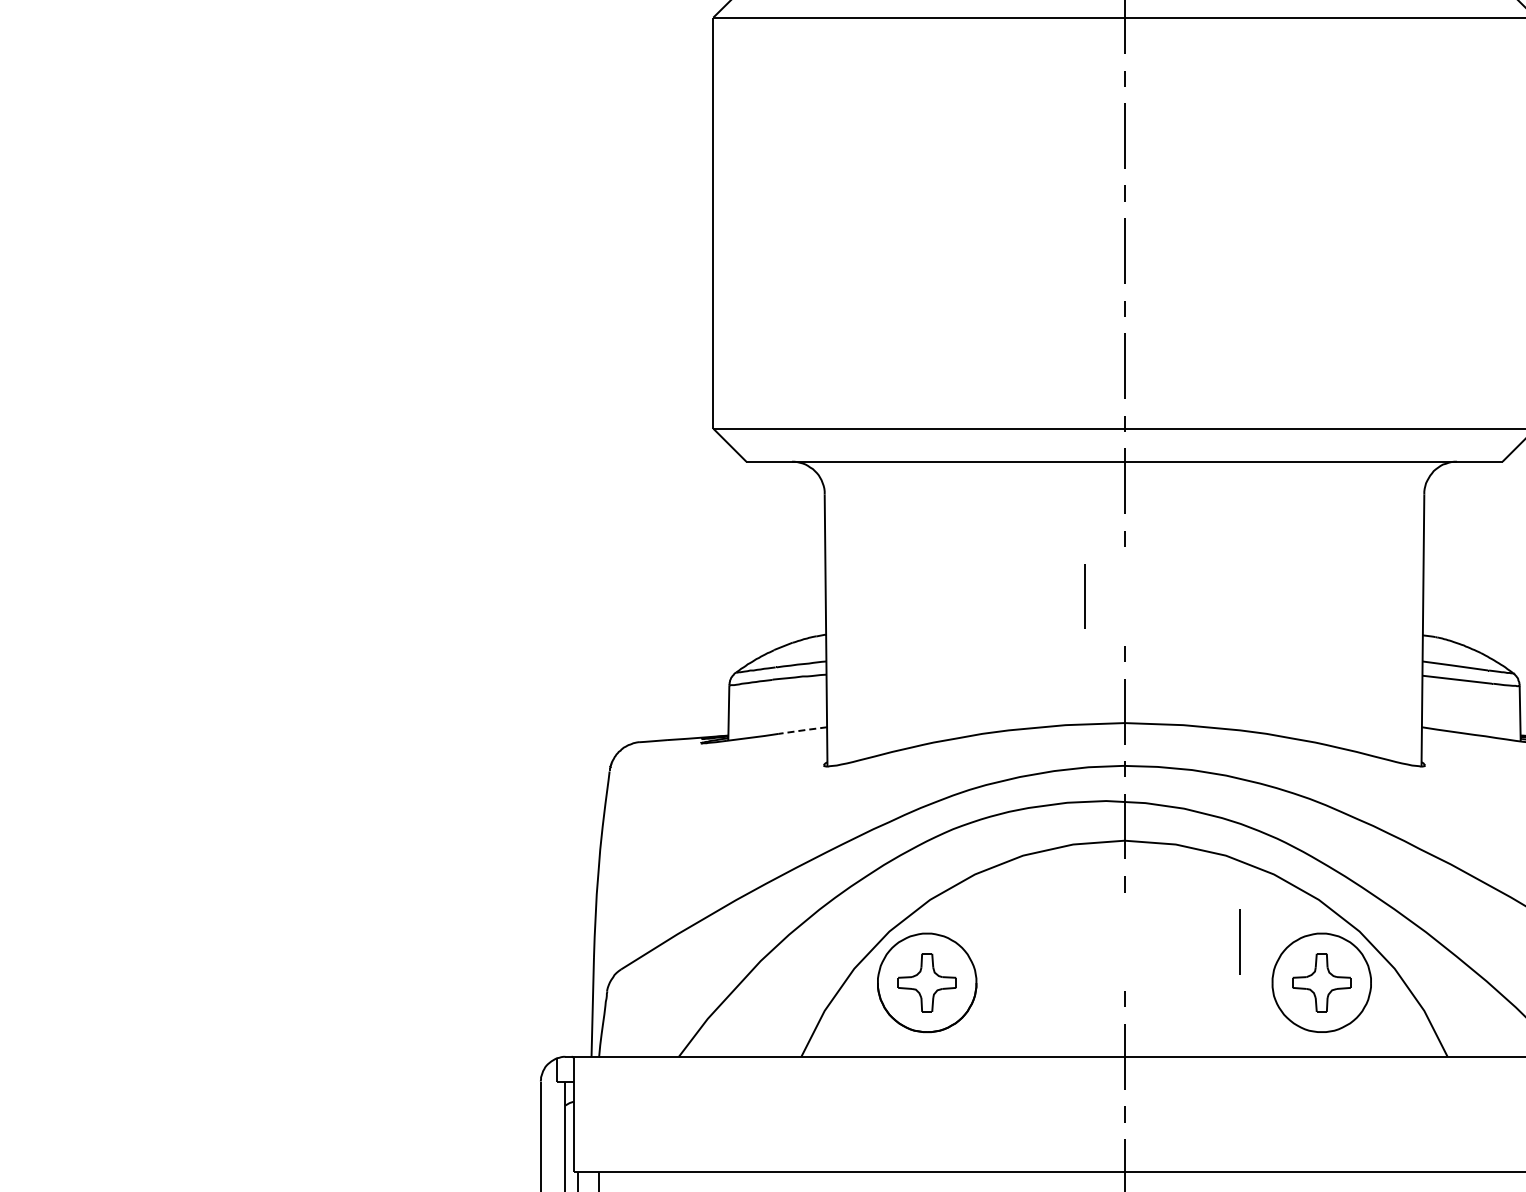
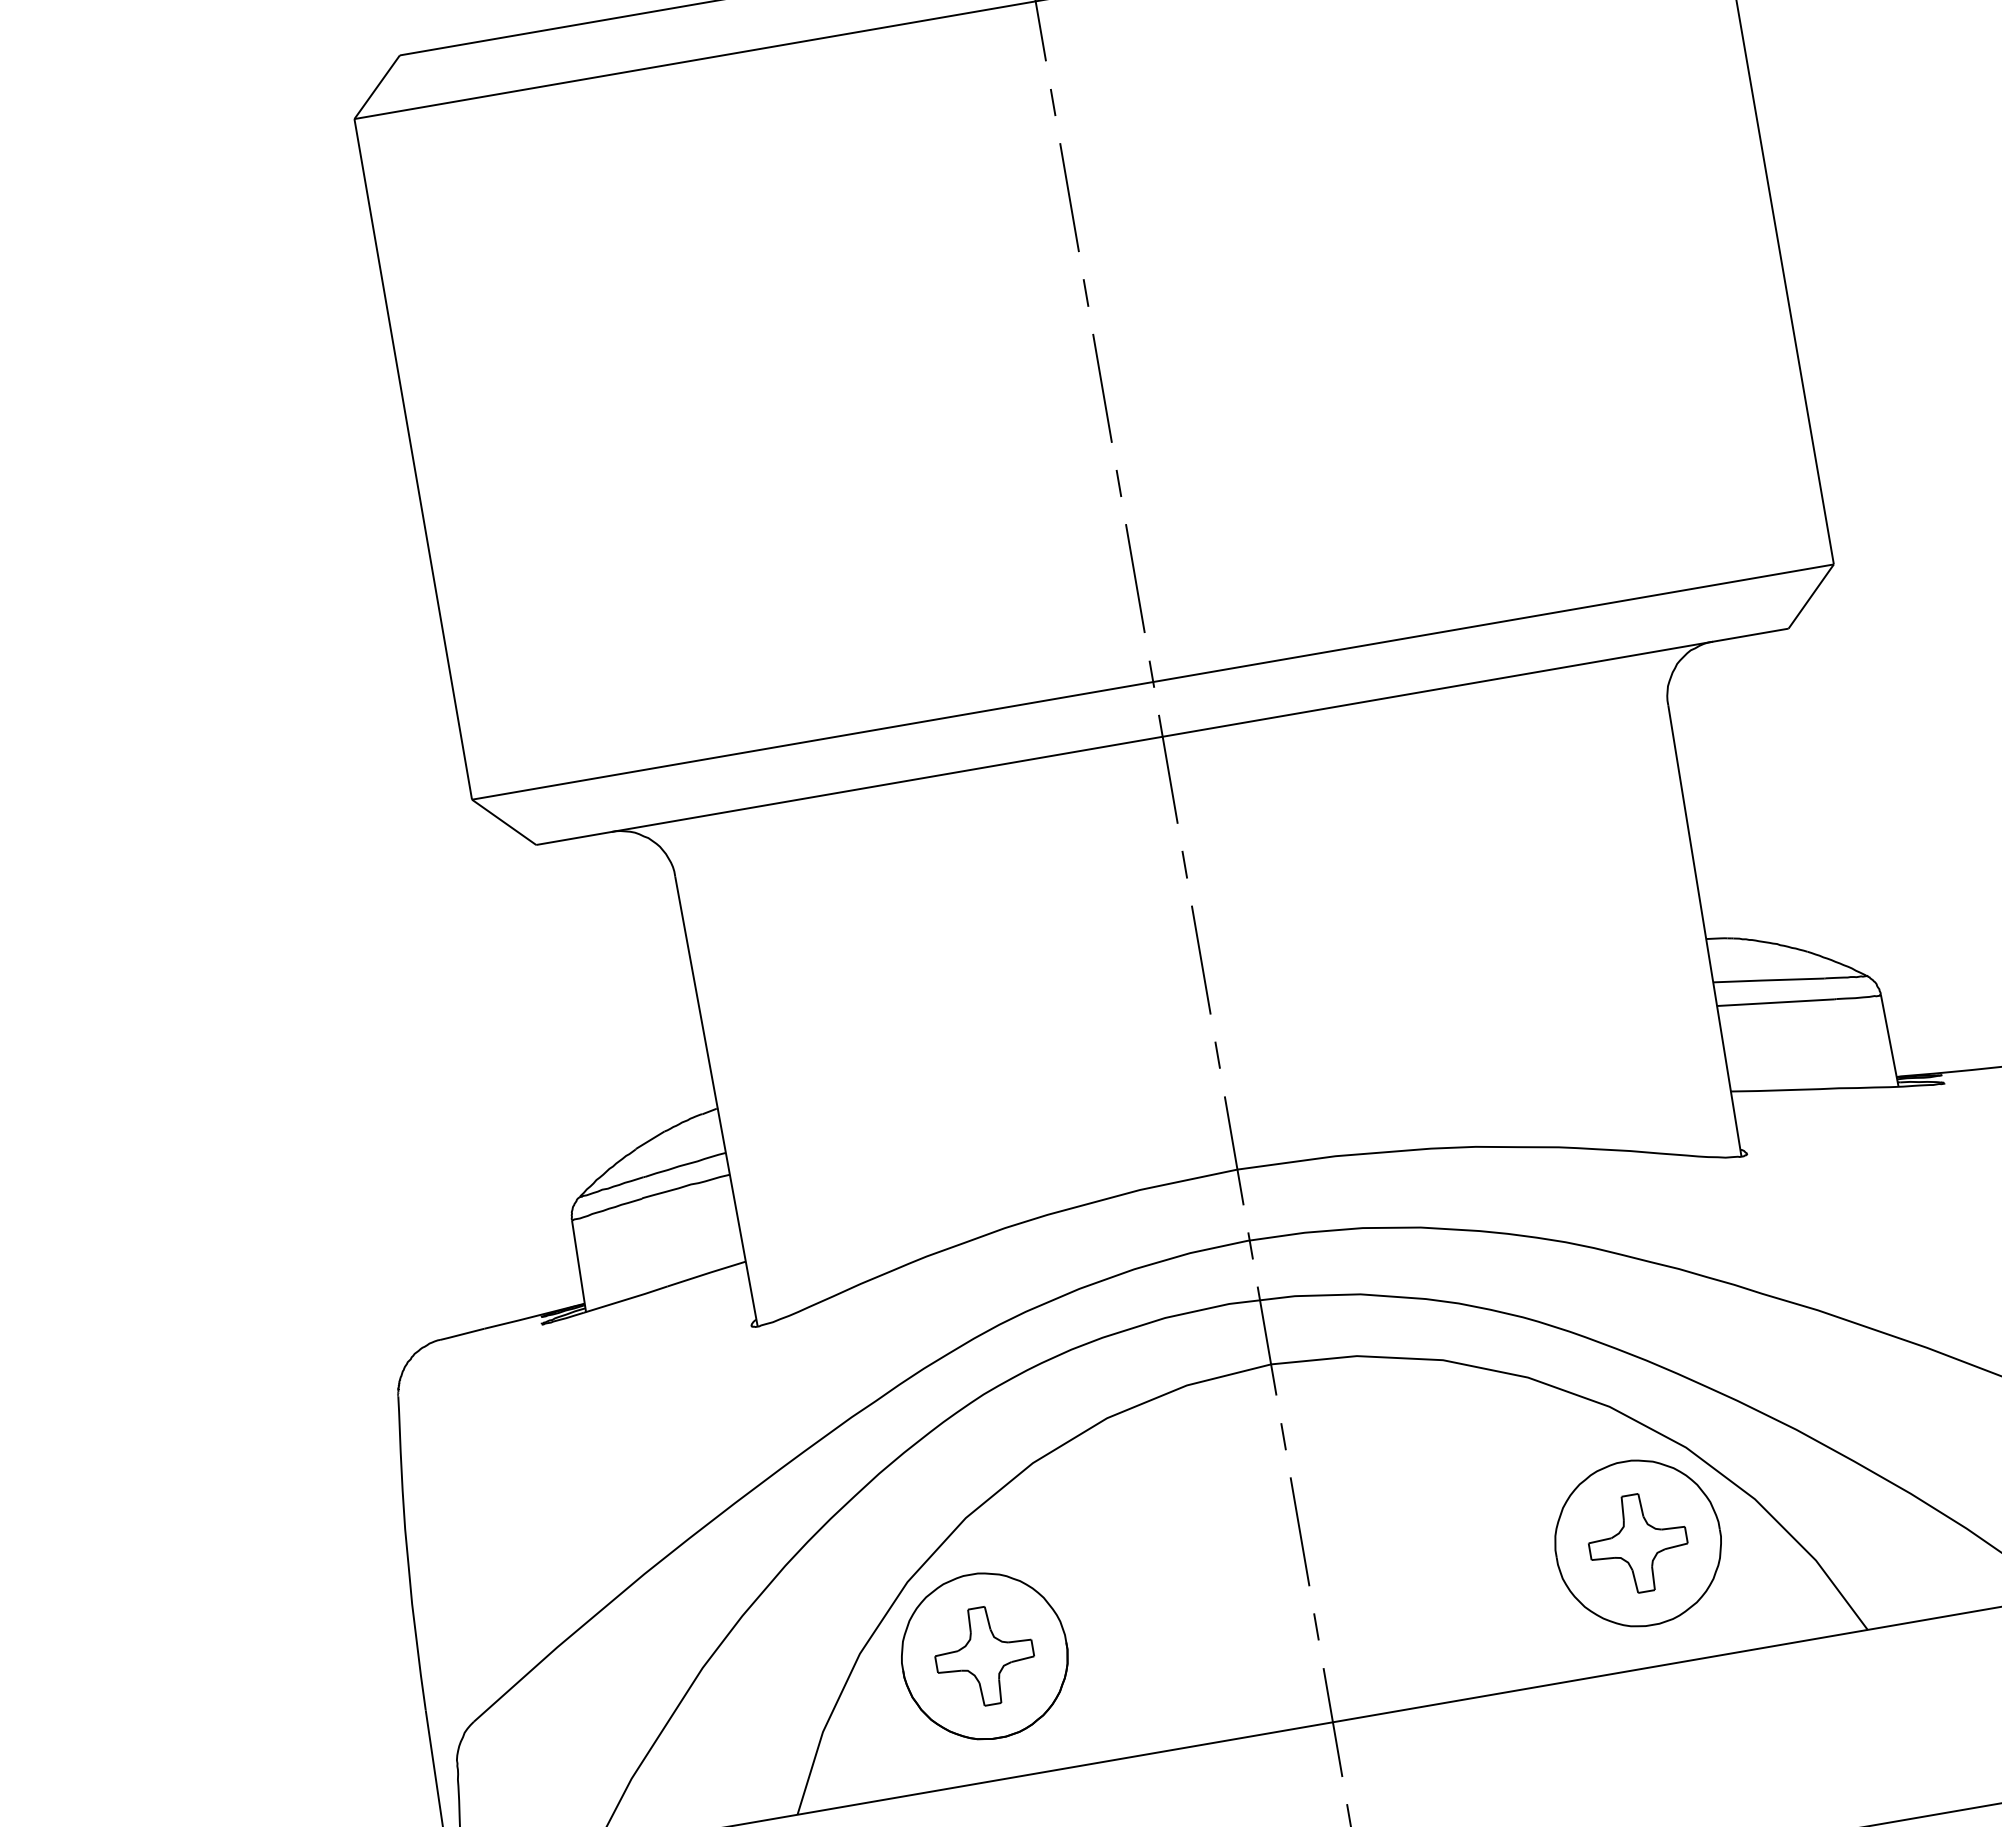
line: (1084, 596) -> (1200, 960), moved
line: (802, 730) -> (706, 1274), dashed -> solid
line: (1239, 941) -> (1299, 1531), moved

